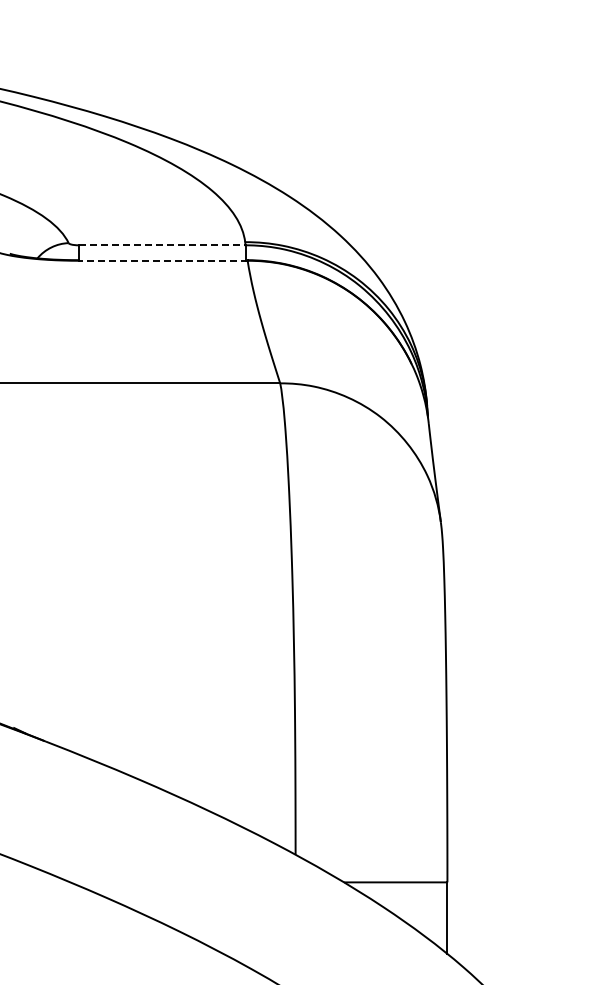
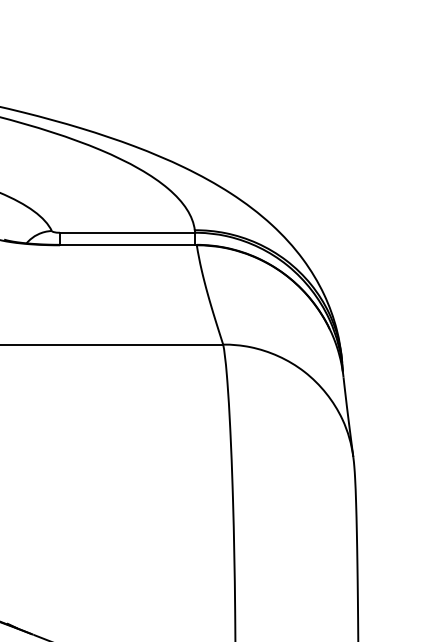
line: (162, 245) -> (127, 232), dashed -> solid
line: (162, 260) -> (127, 245), dashed -> solid

